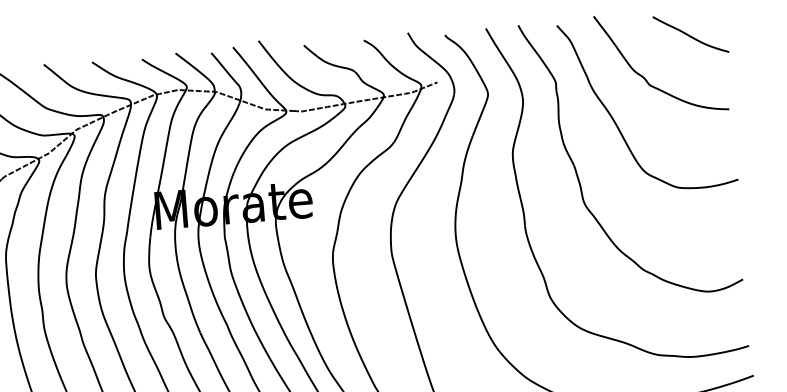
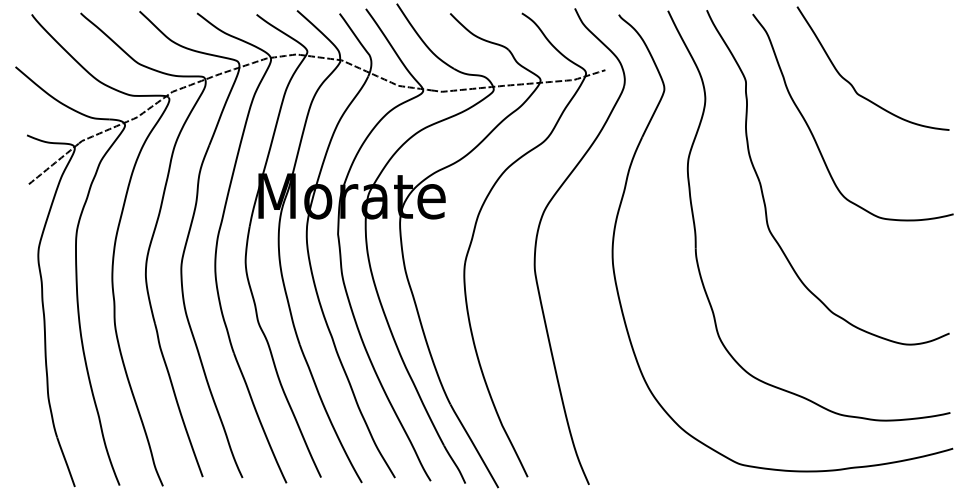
curve: (690, 35) -> (910, 38), removed

